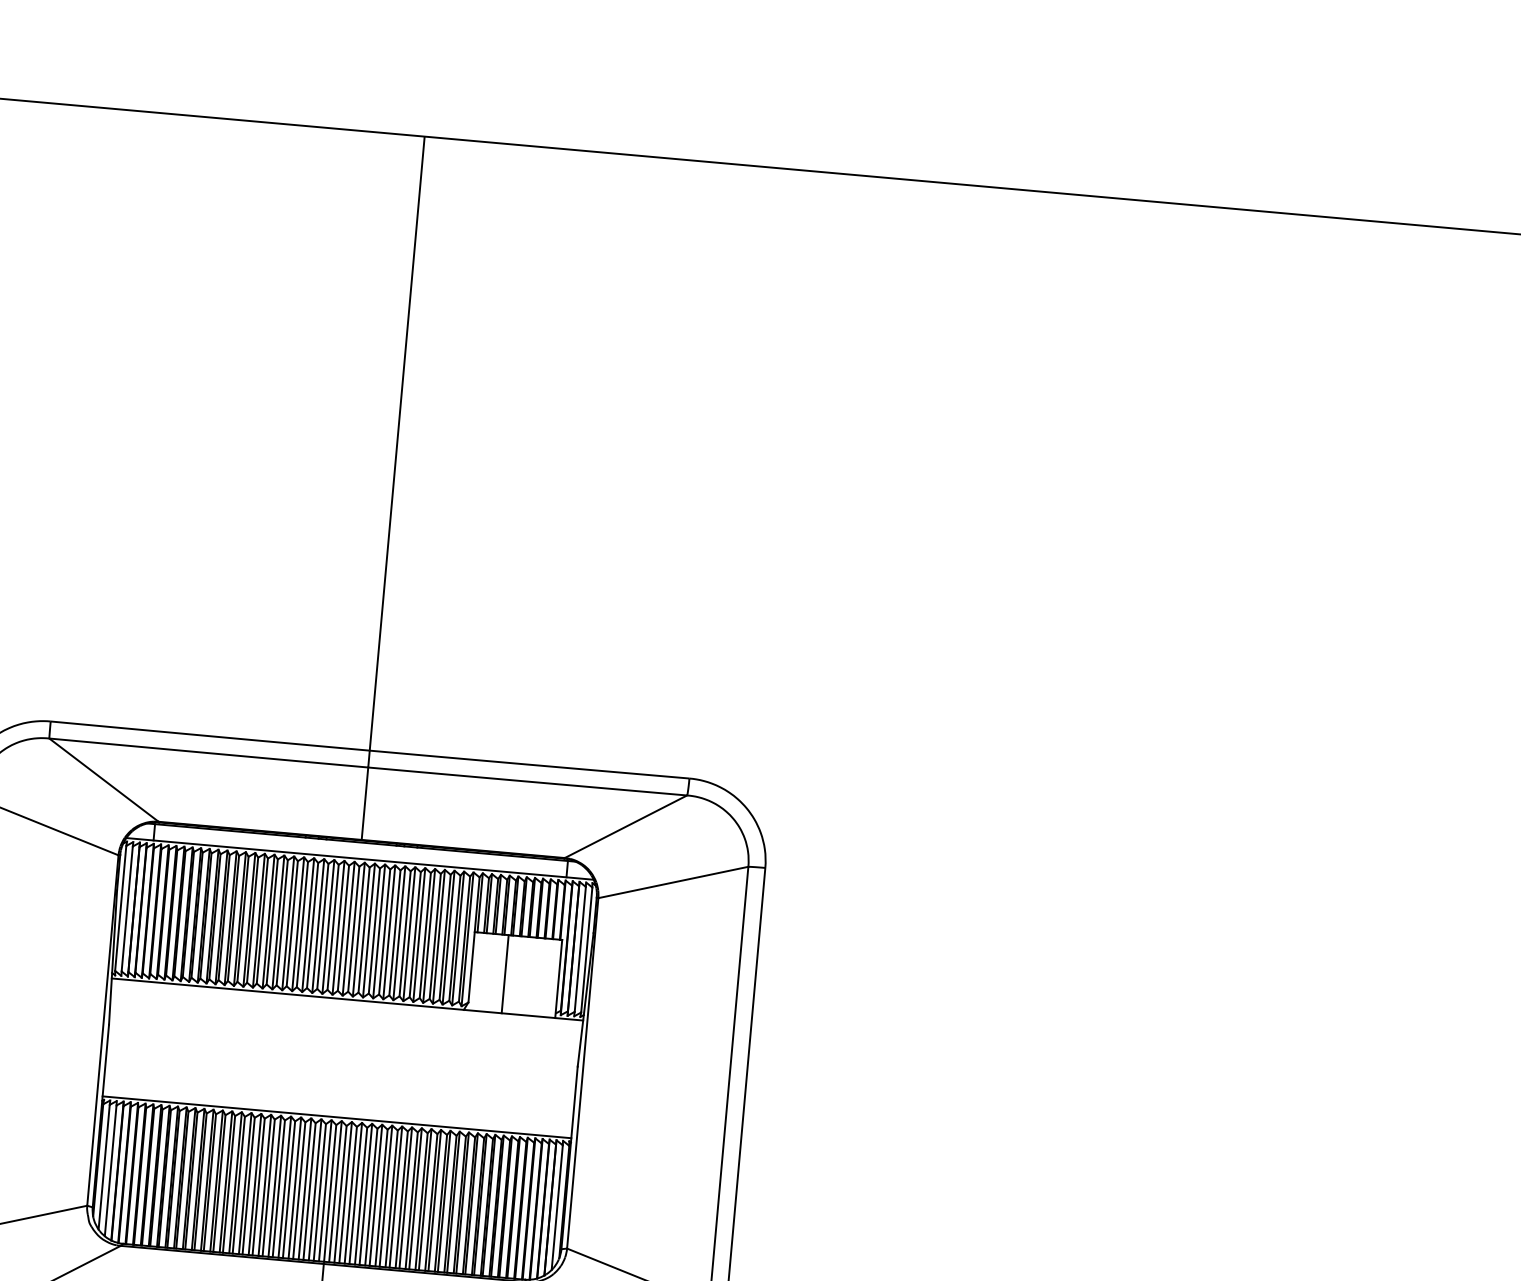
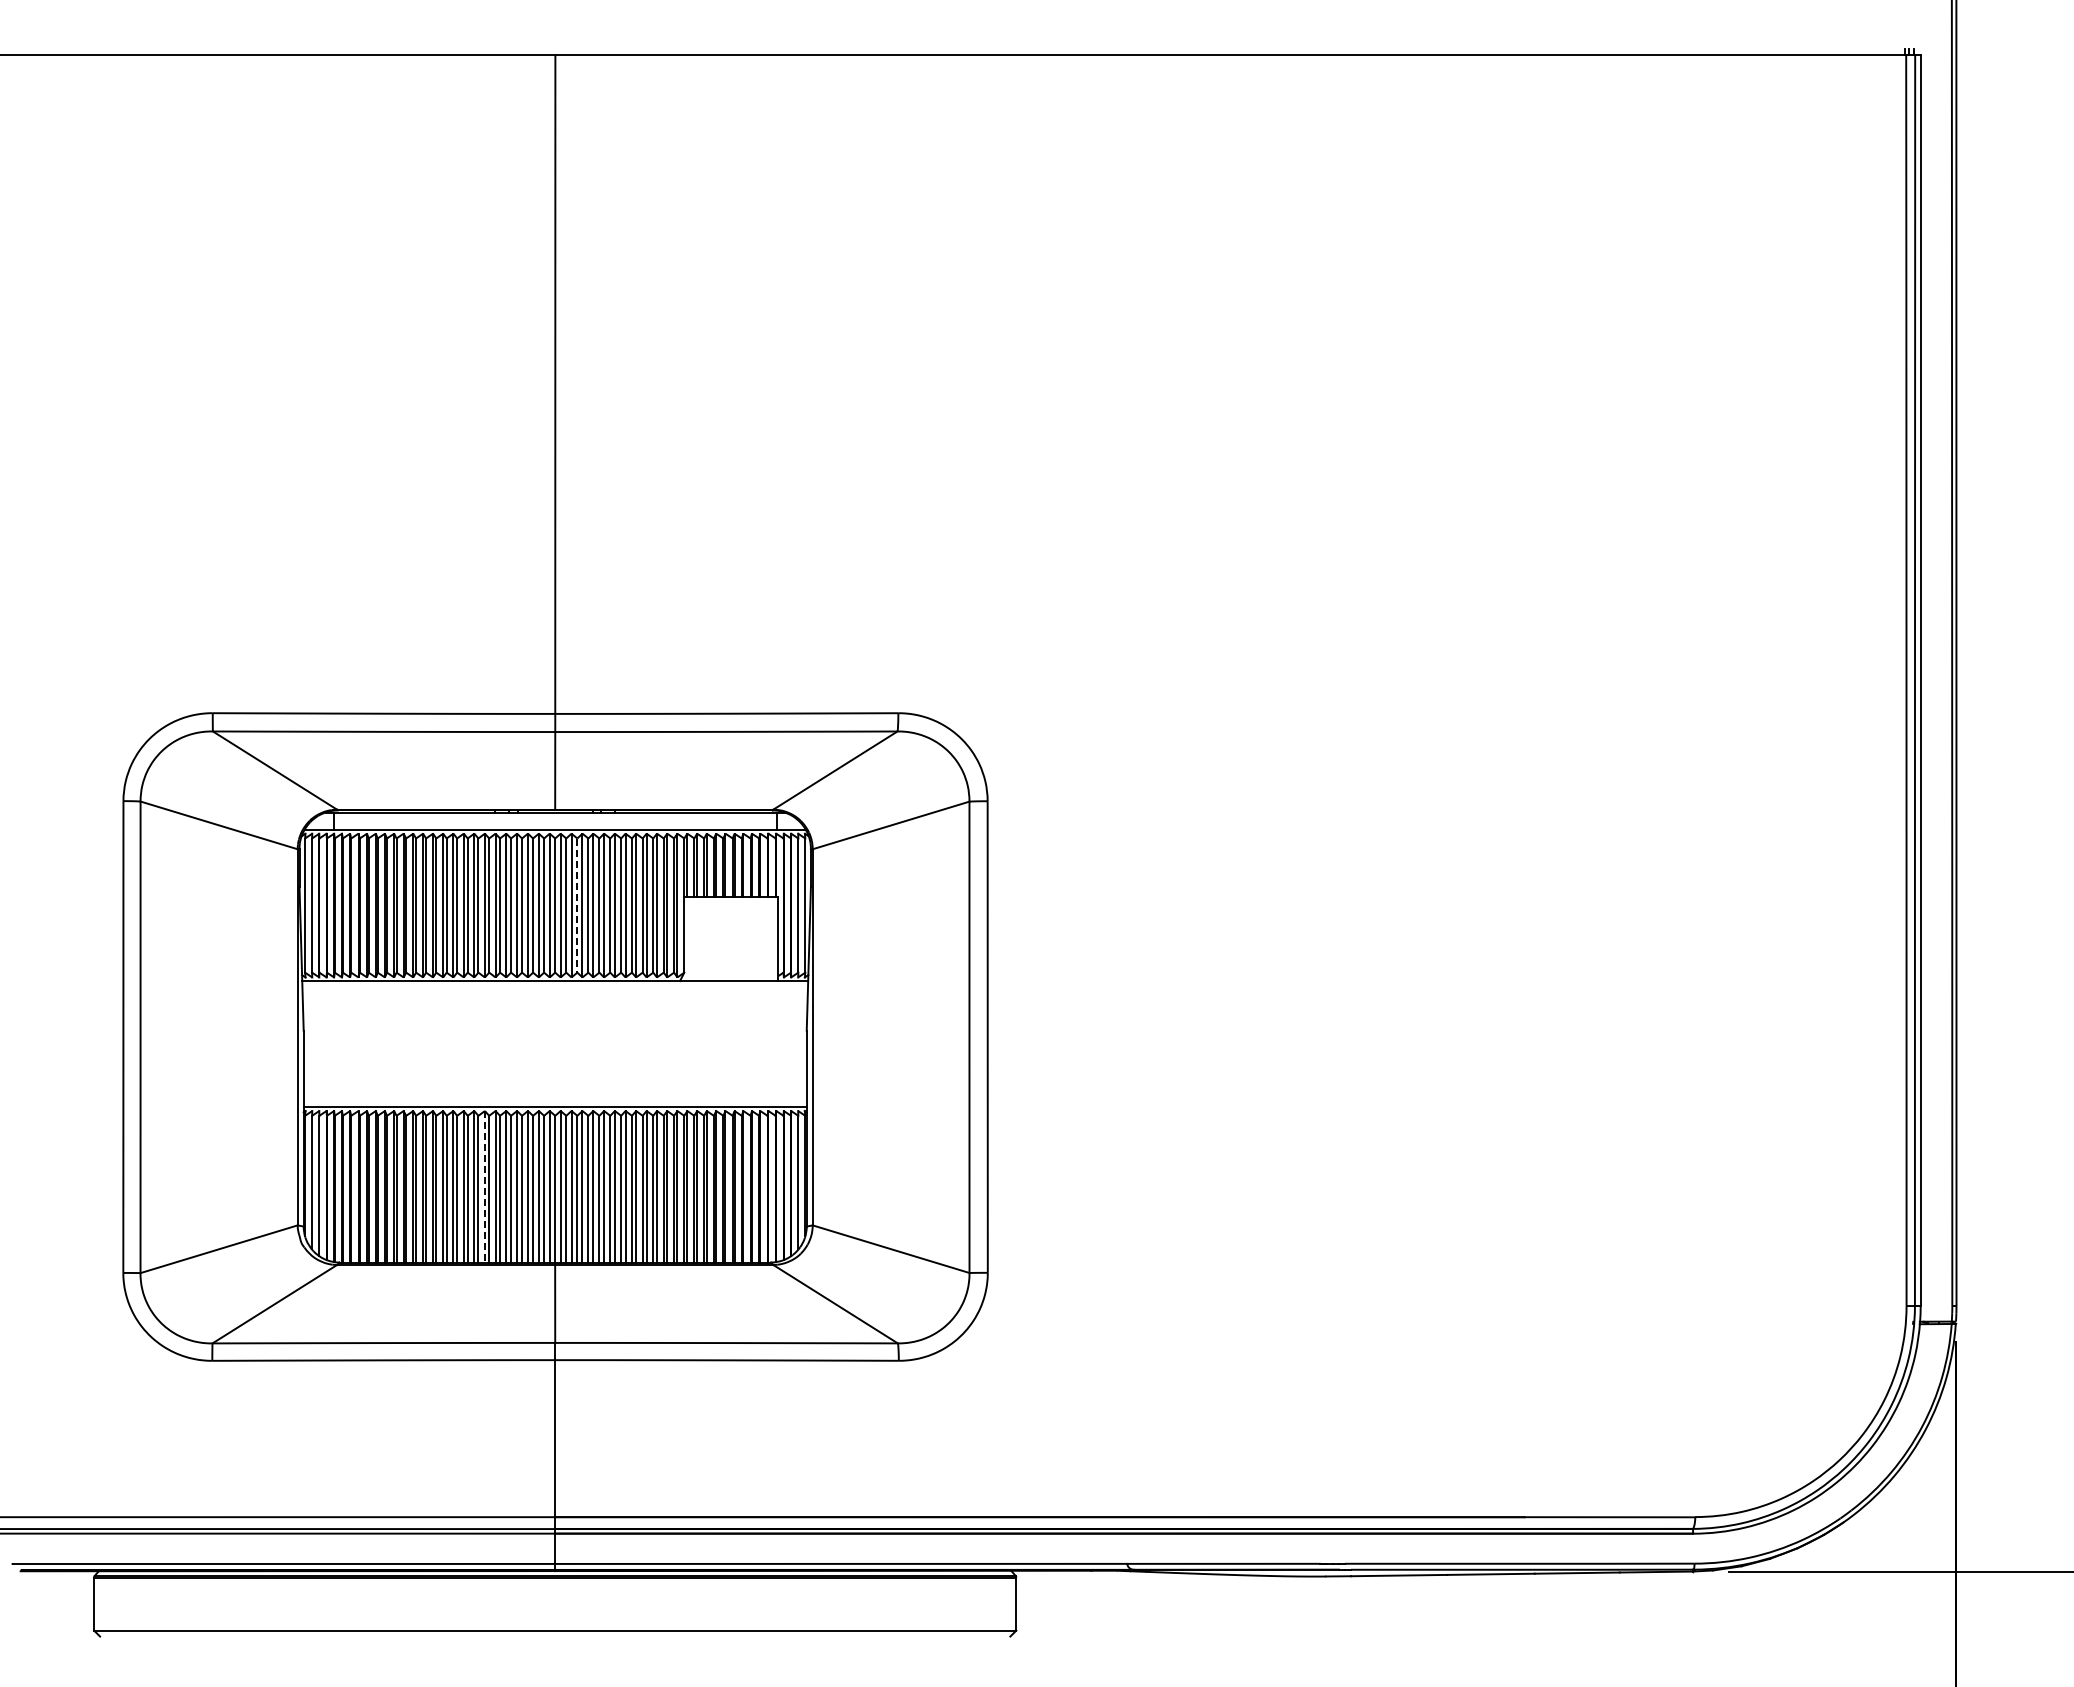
line: (374, 931) -> (577, 906), solid -> dashed
line: (504, 974) -> (720, 939), removed
line: (264, 1185) -> (484, 1186), solid -> dashed

